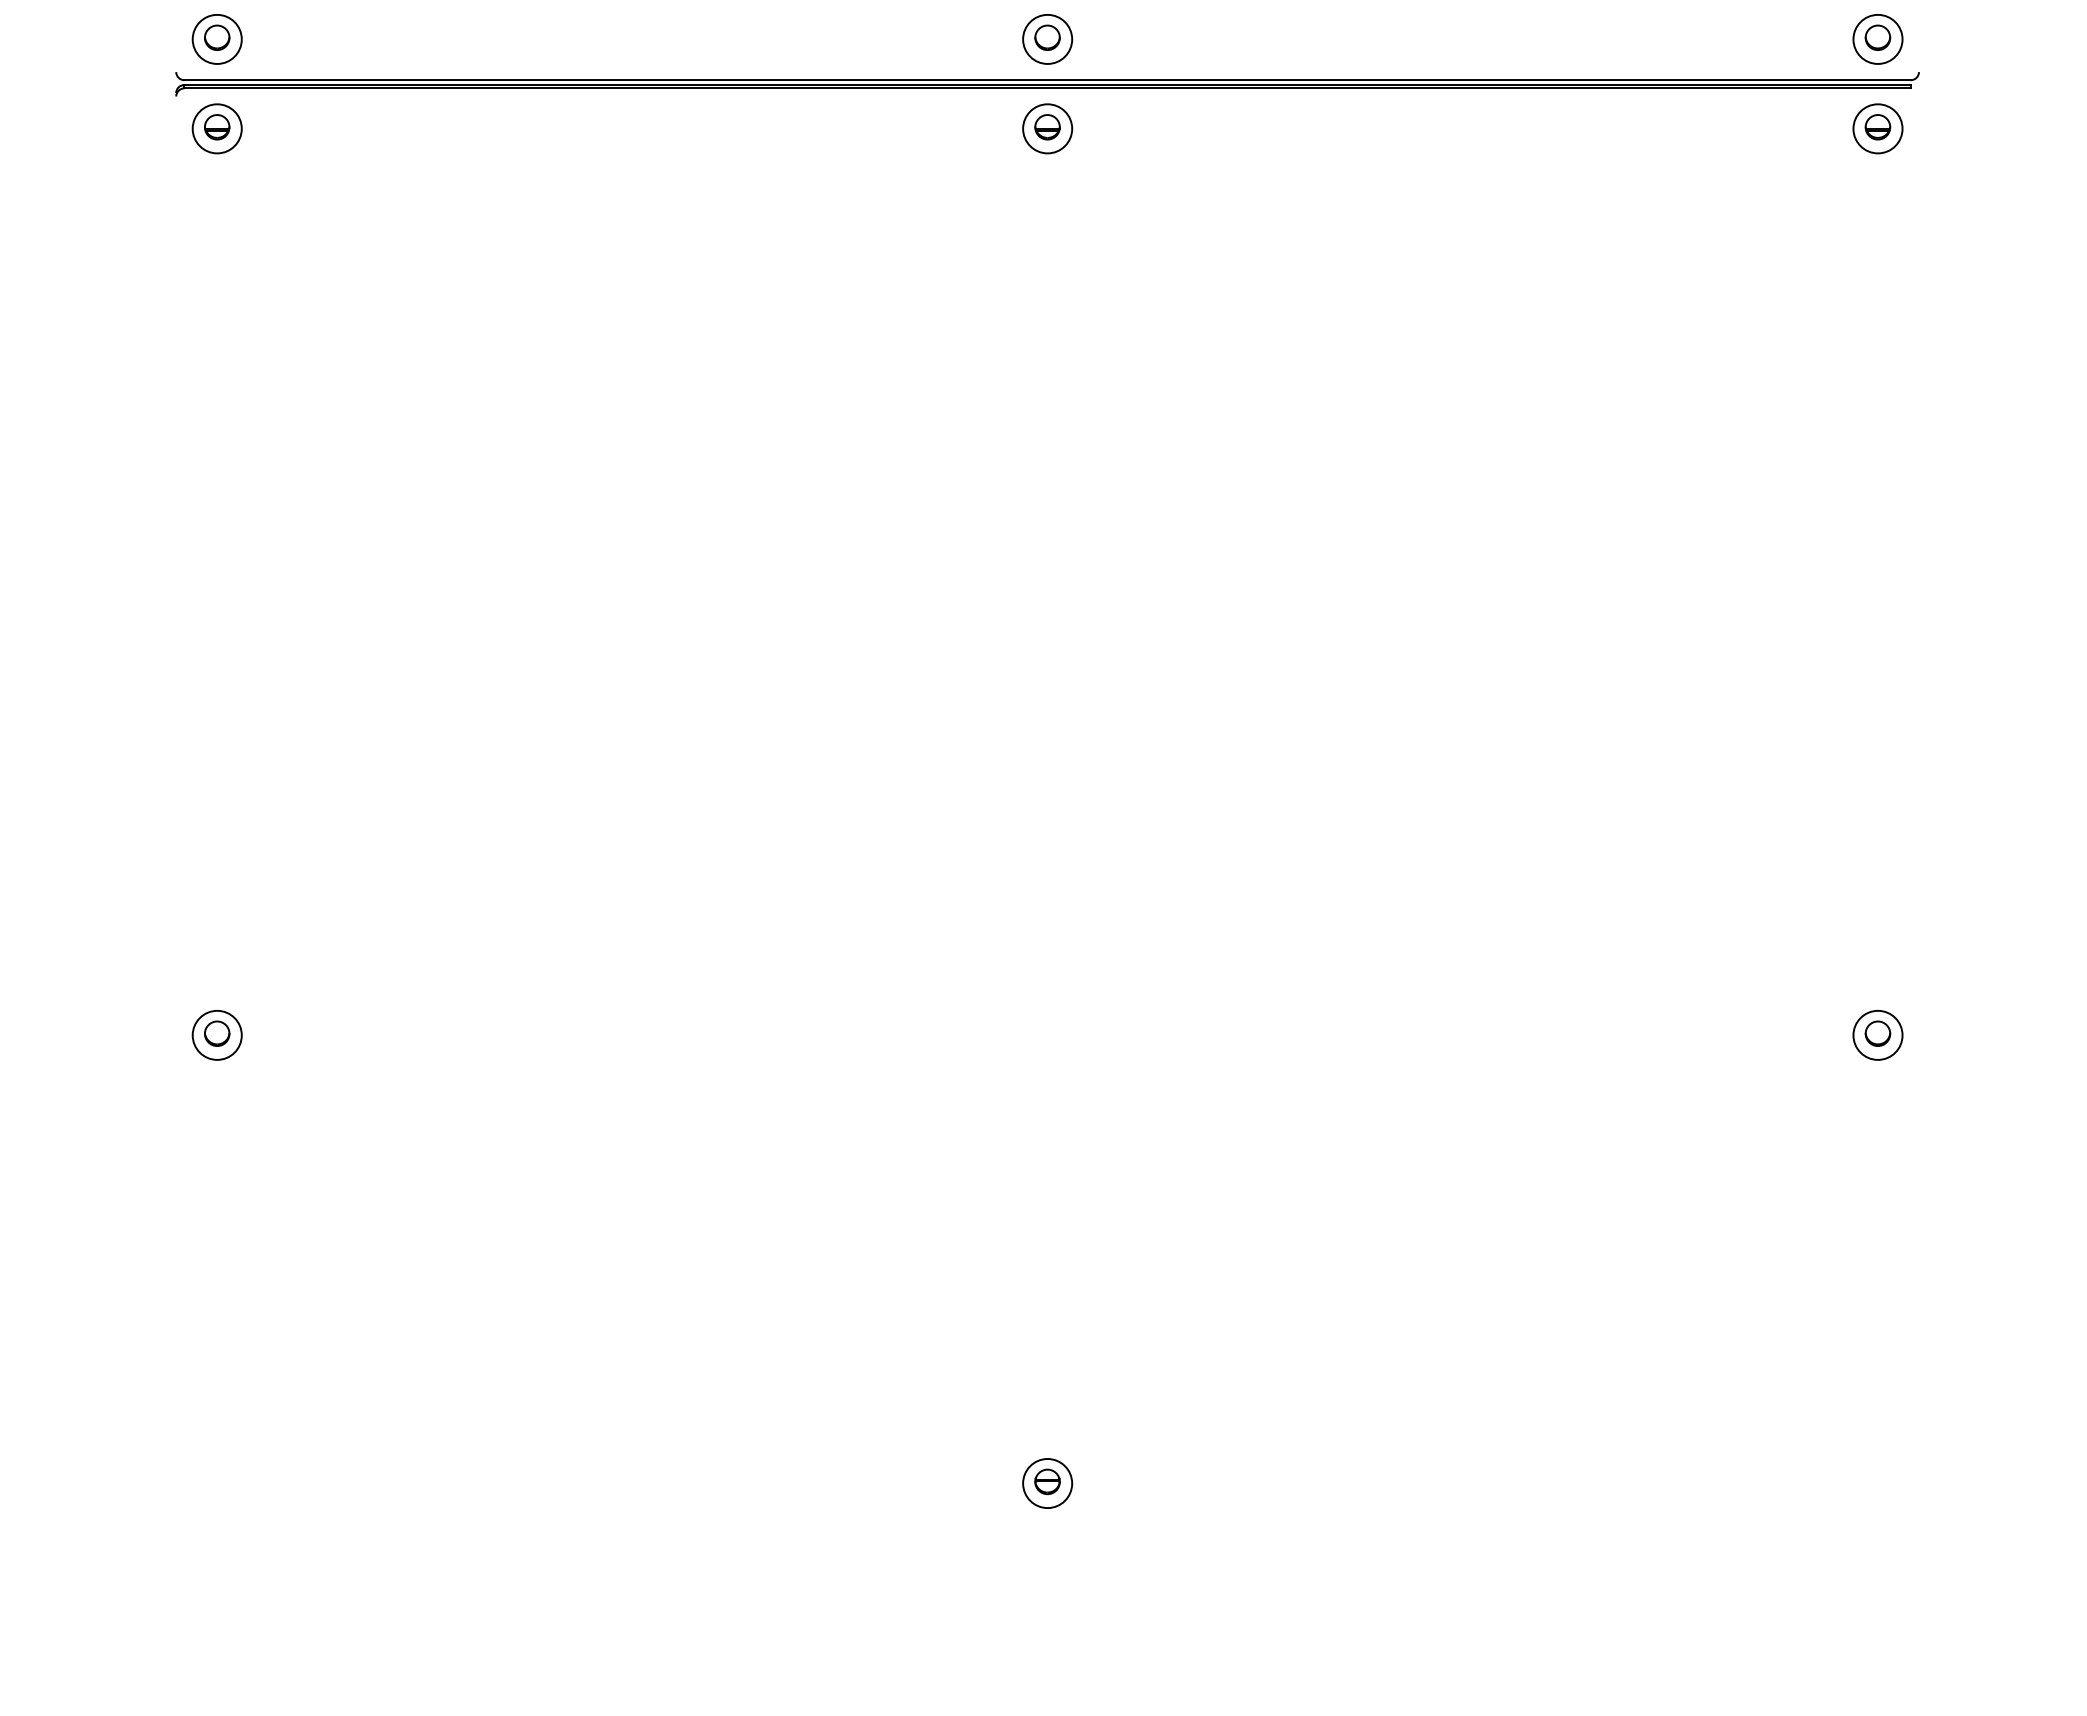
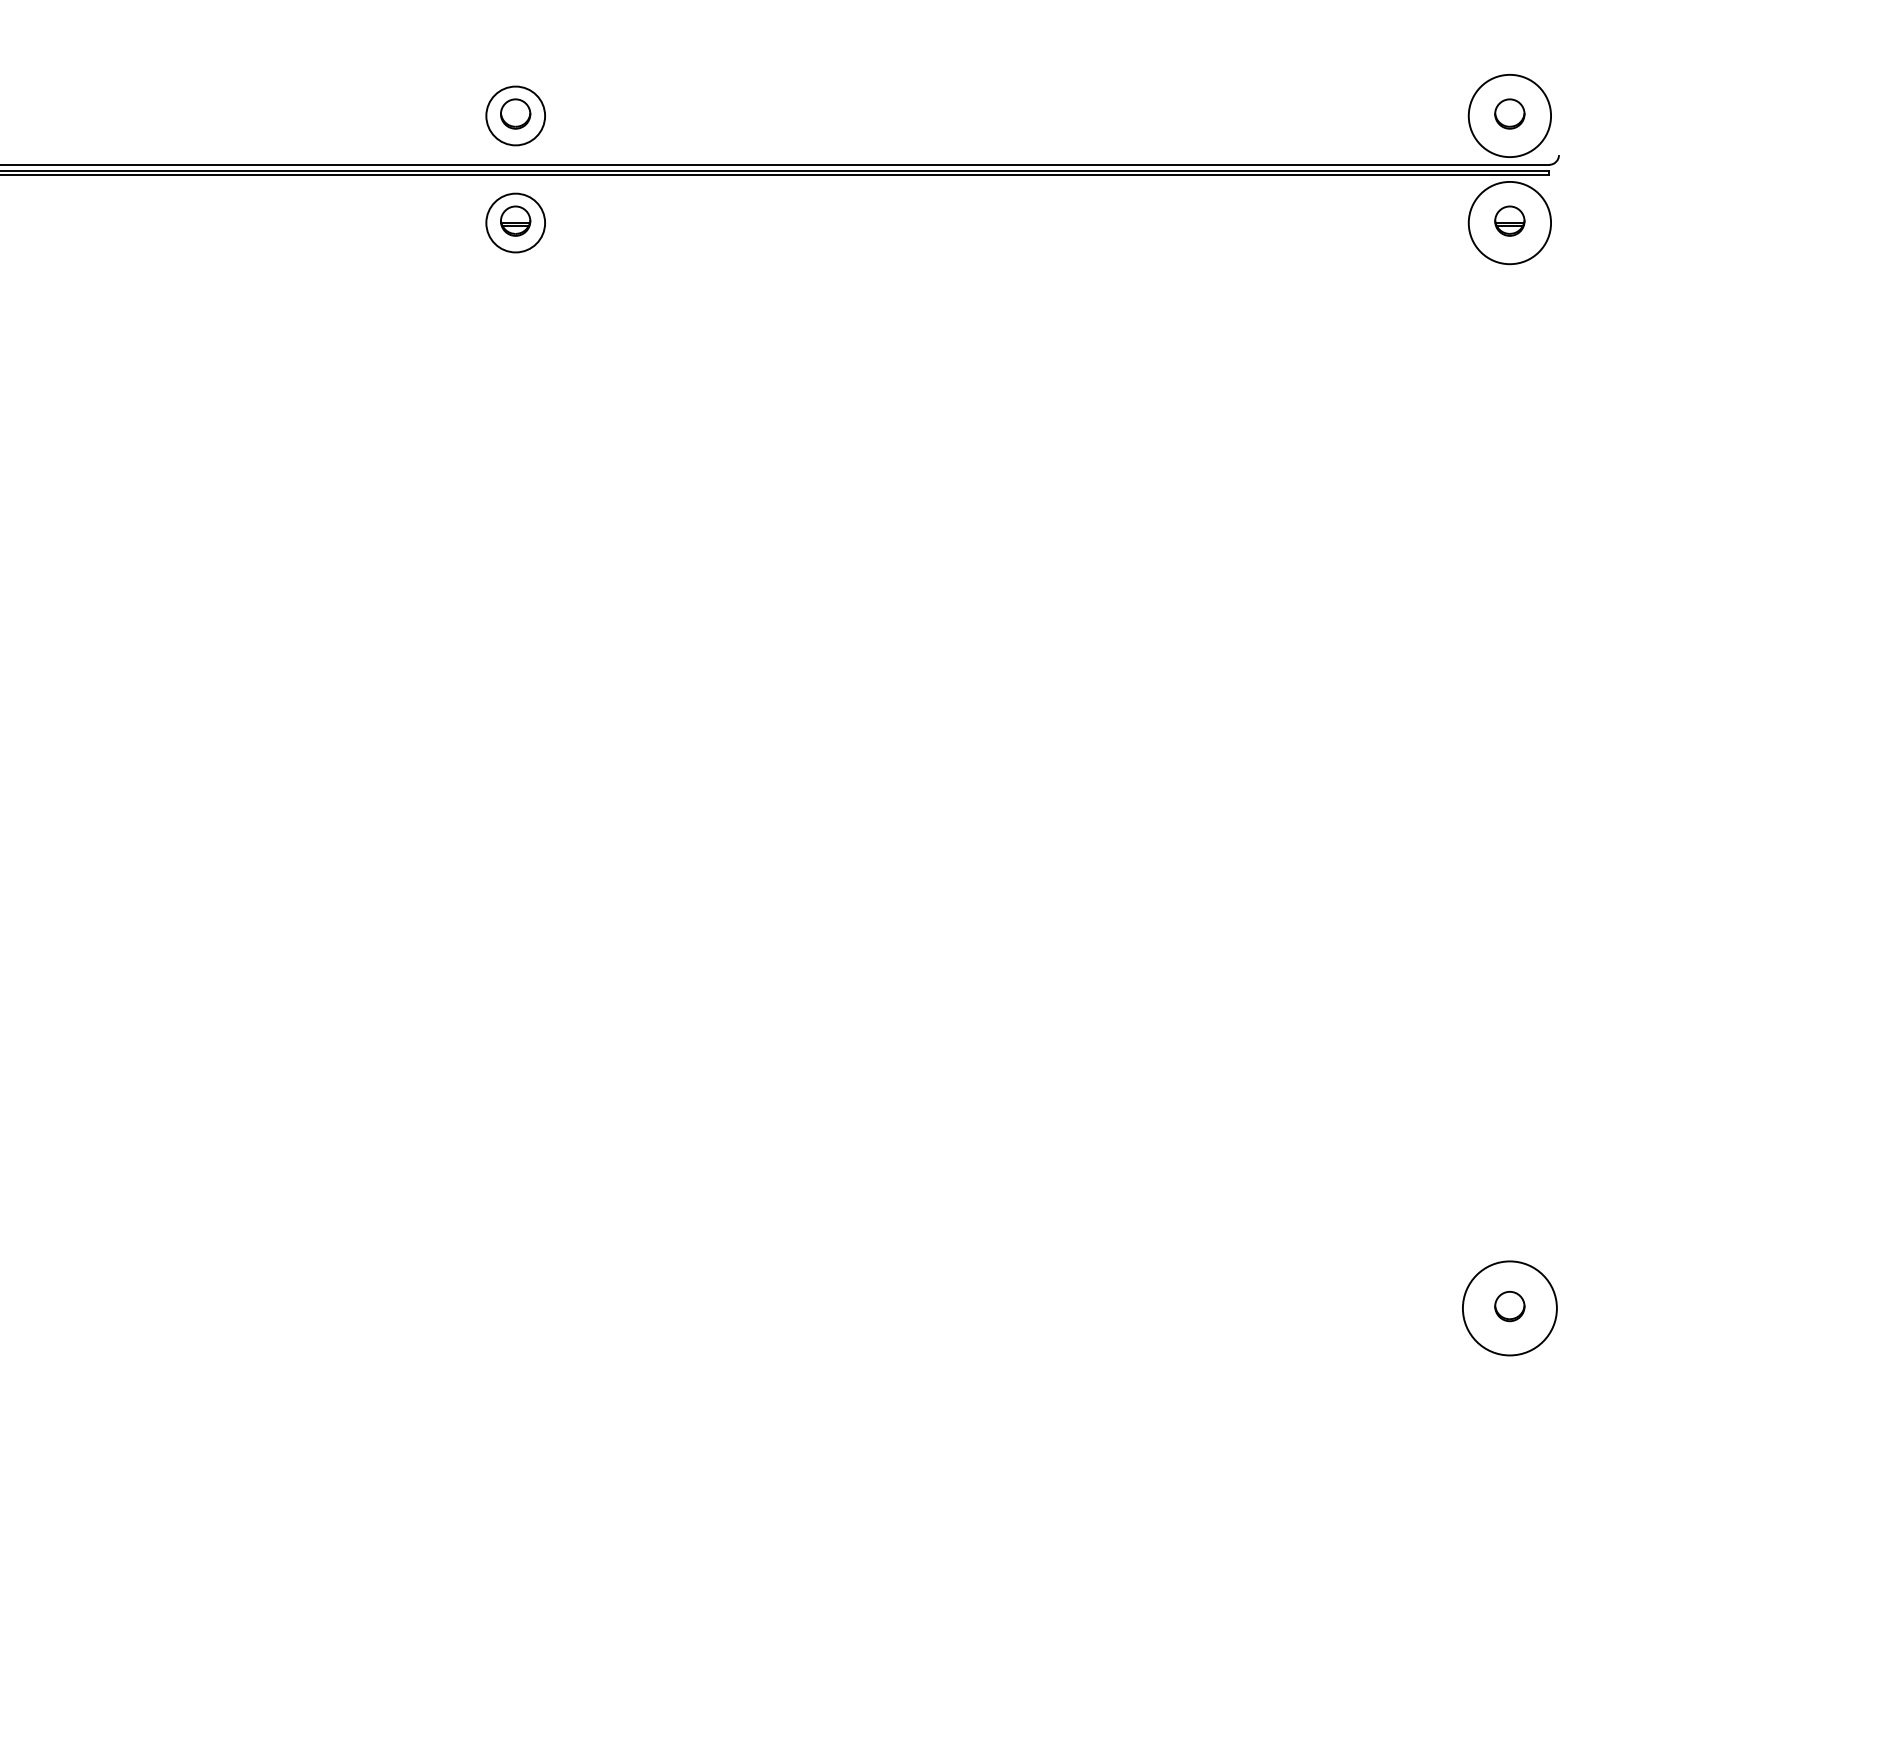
circle: (1877, 38) -> (1509, 114), size x1.4
circle: (1877, 128) -> (1509, 222), size x1.4
circle: (1877, 1034) -> (1509, 1307), size x1.6

